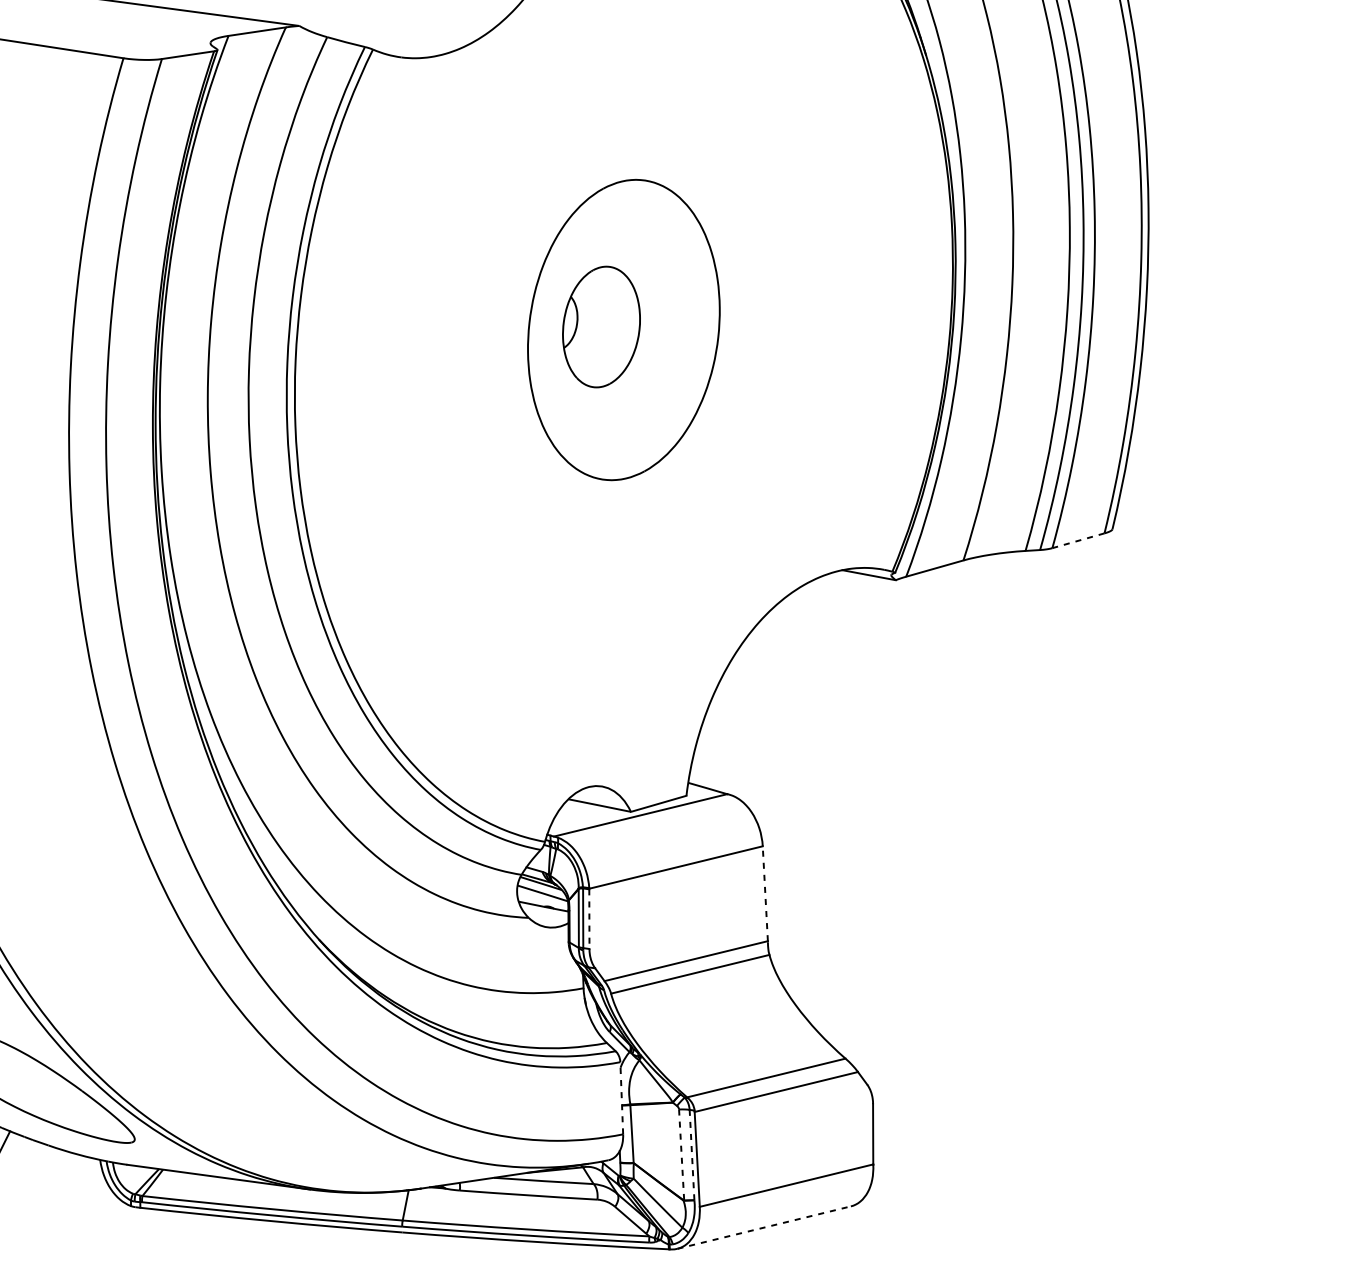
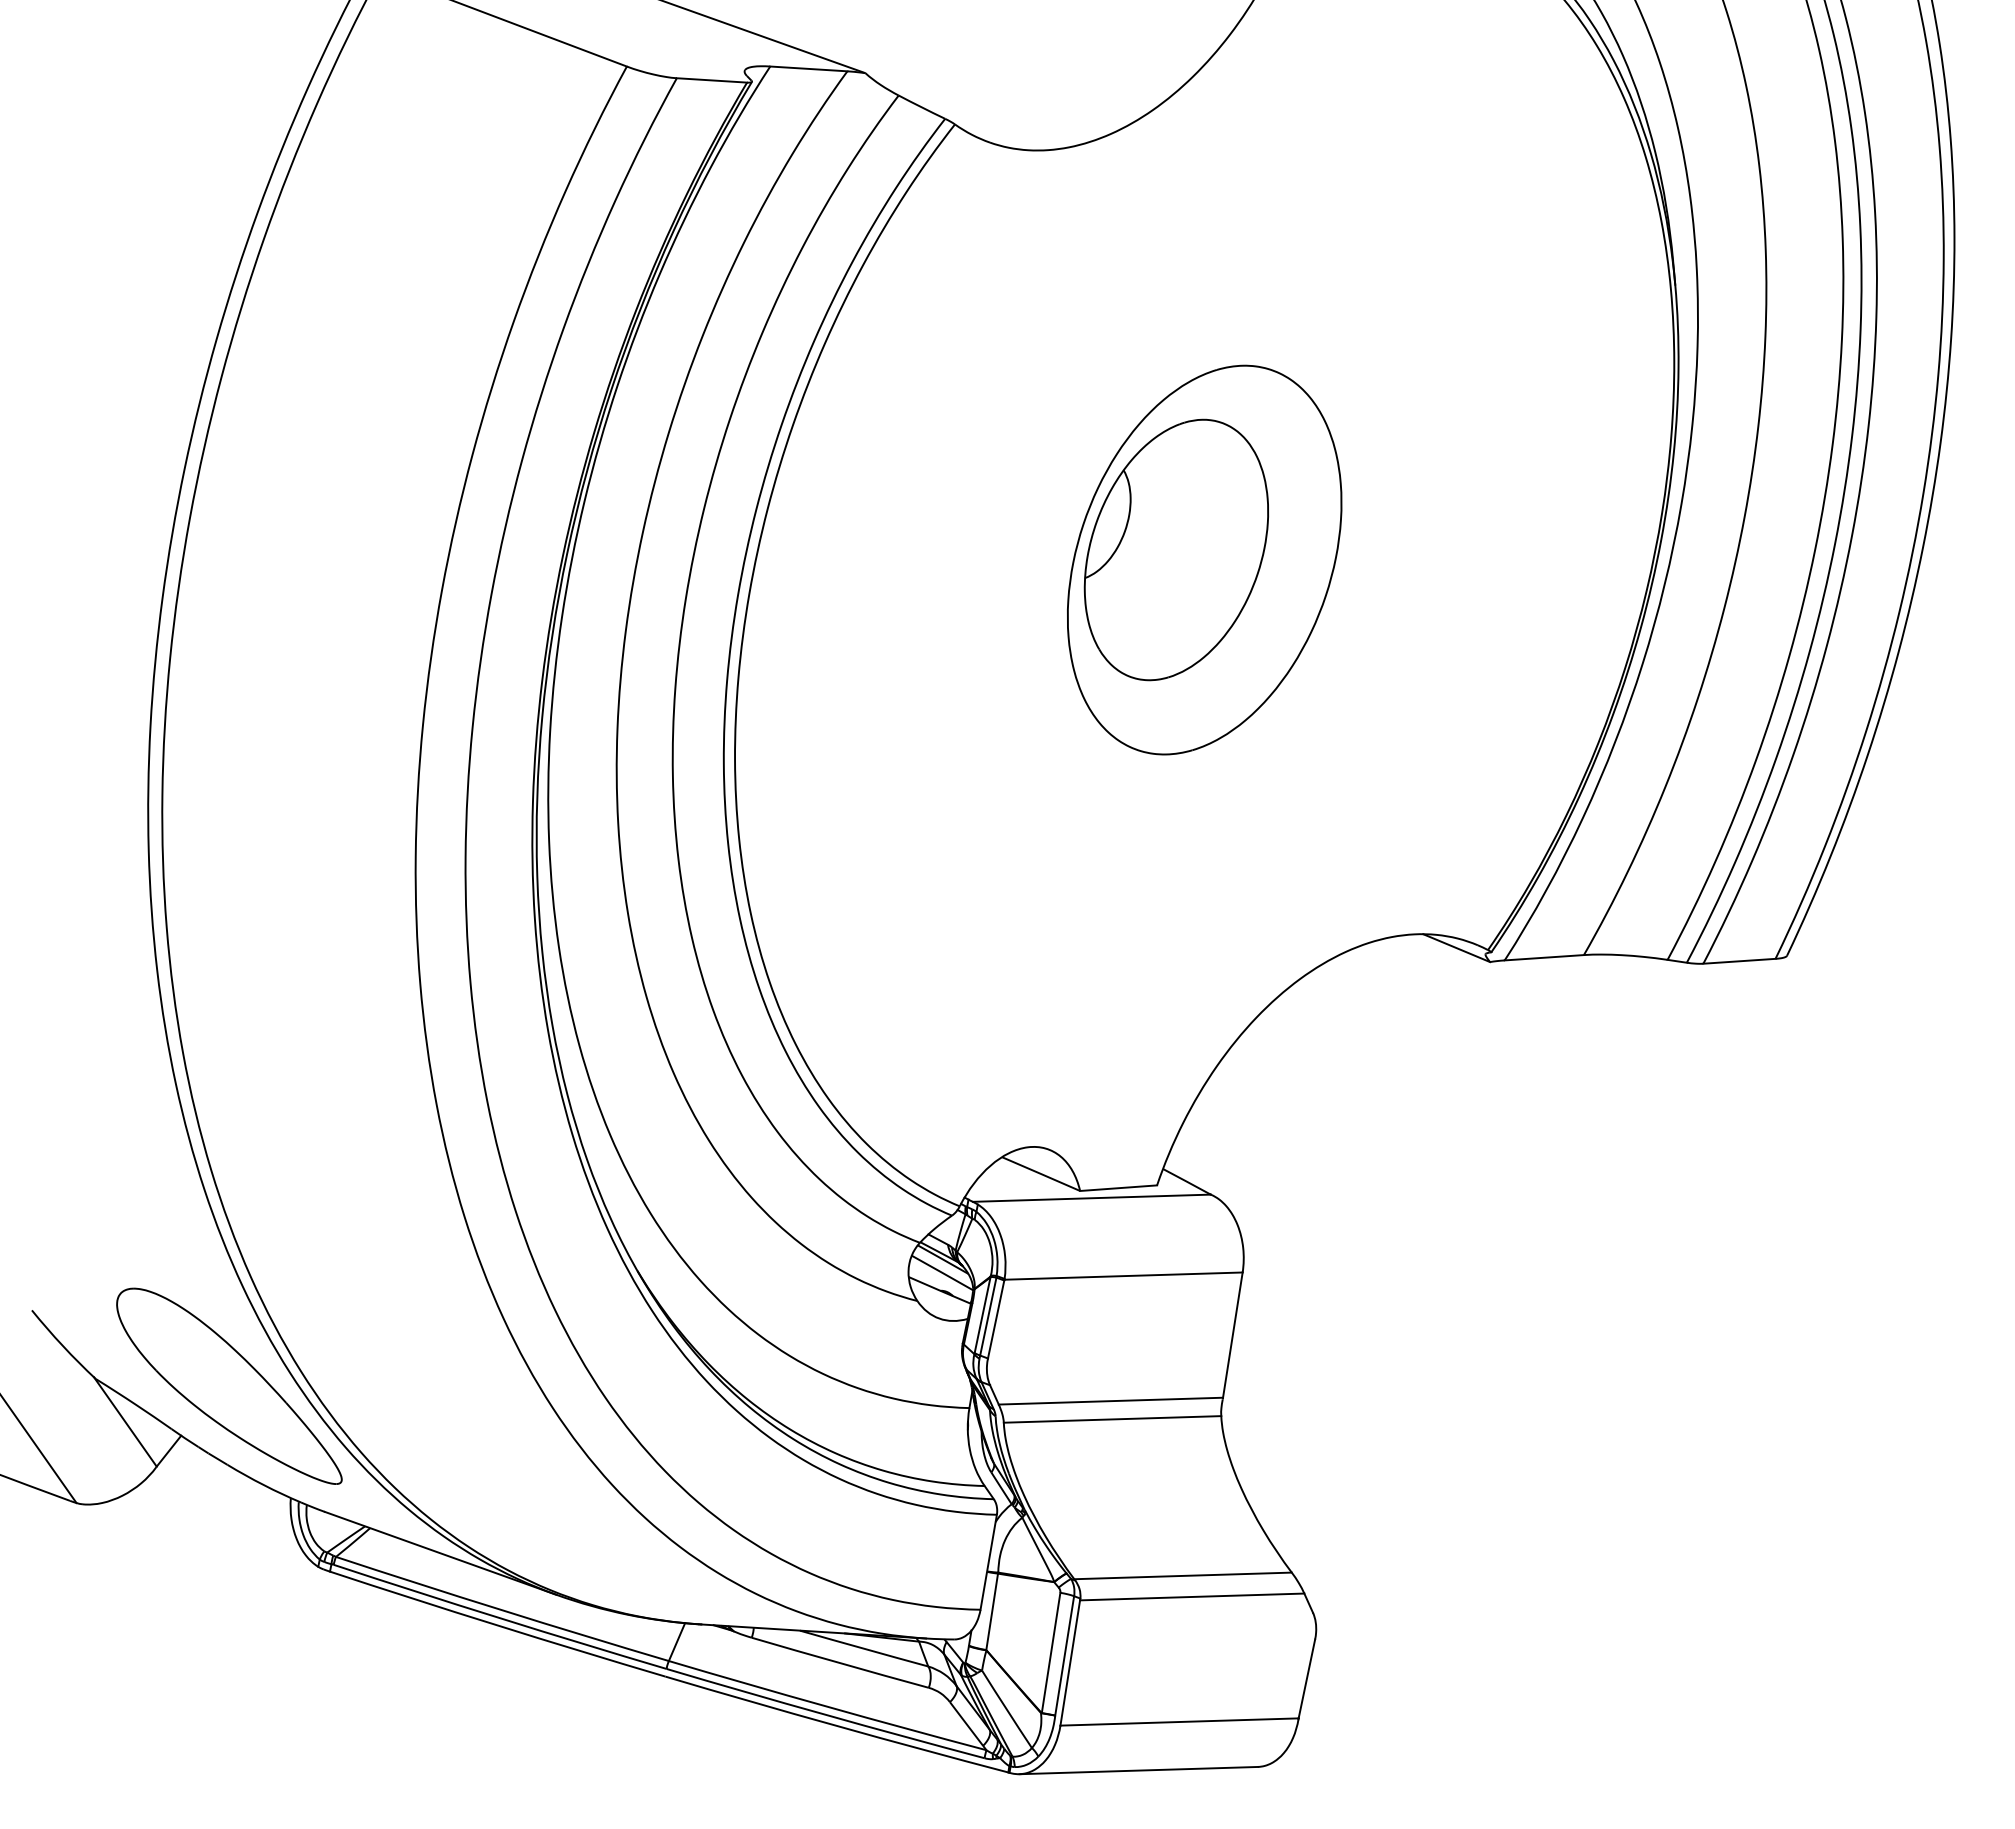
part: (600, 326) -> (1175, 549), size x1.67
line: (1077, 541) -> (1738, 961), dashed -> solid
line: (764, 893) -> (1232, 1334), dashed -> solid
line: (589, 919) -> (996, 1319), dashed -> solid
line: (621, 1097) -> (988, 1561), dashed -> solid
line: (681, 1154) -> (1051, 1652), dashed -> solid
line: (691, 1154) -> (1064, 1655), dashed -> solid
line: (764, 1227) -> (1139, 1770), dashed -> solid

